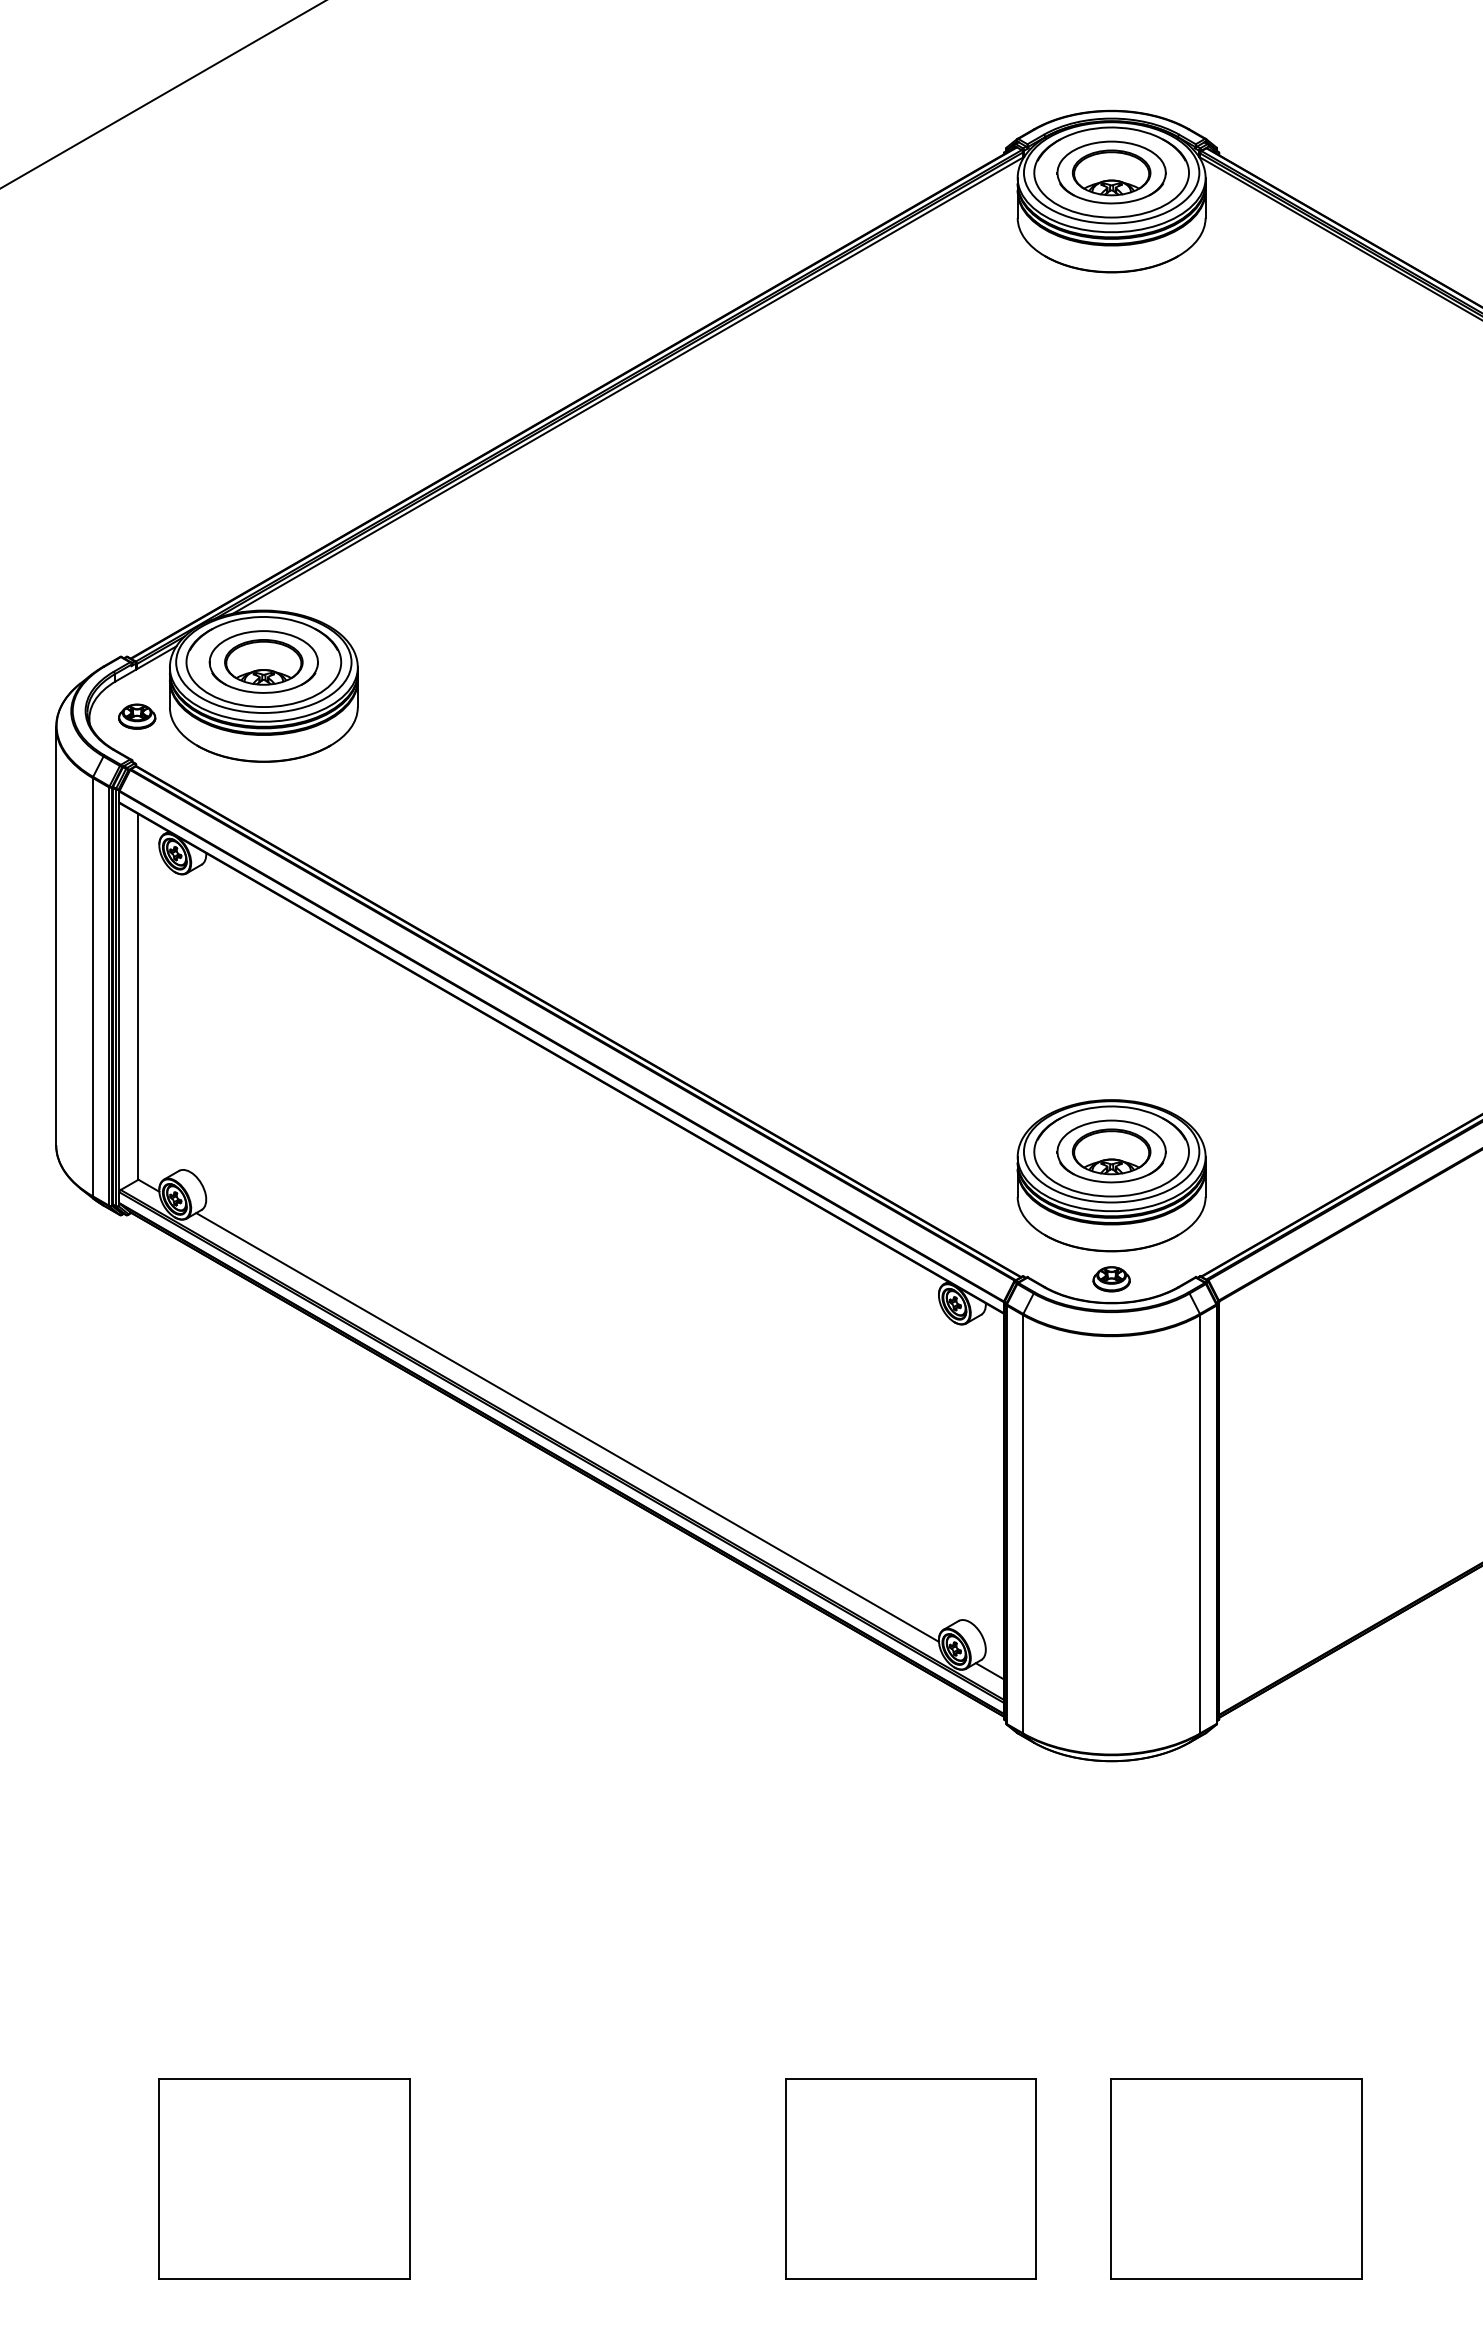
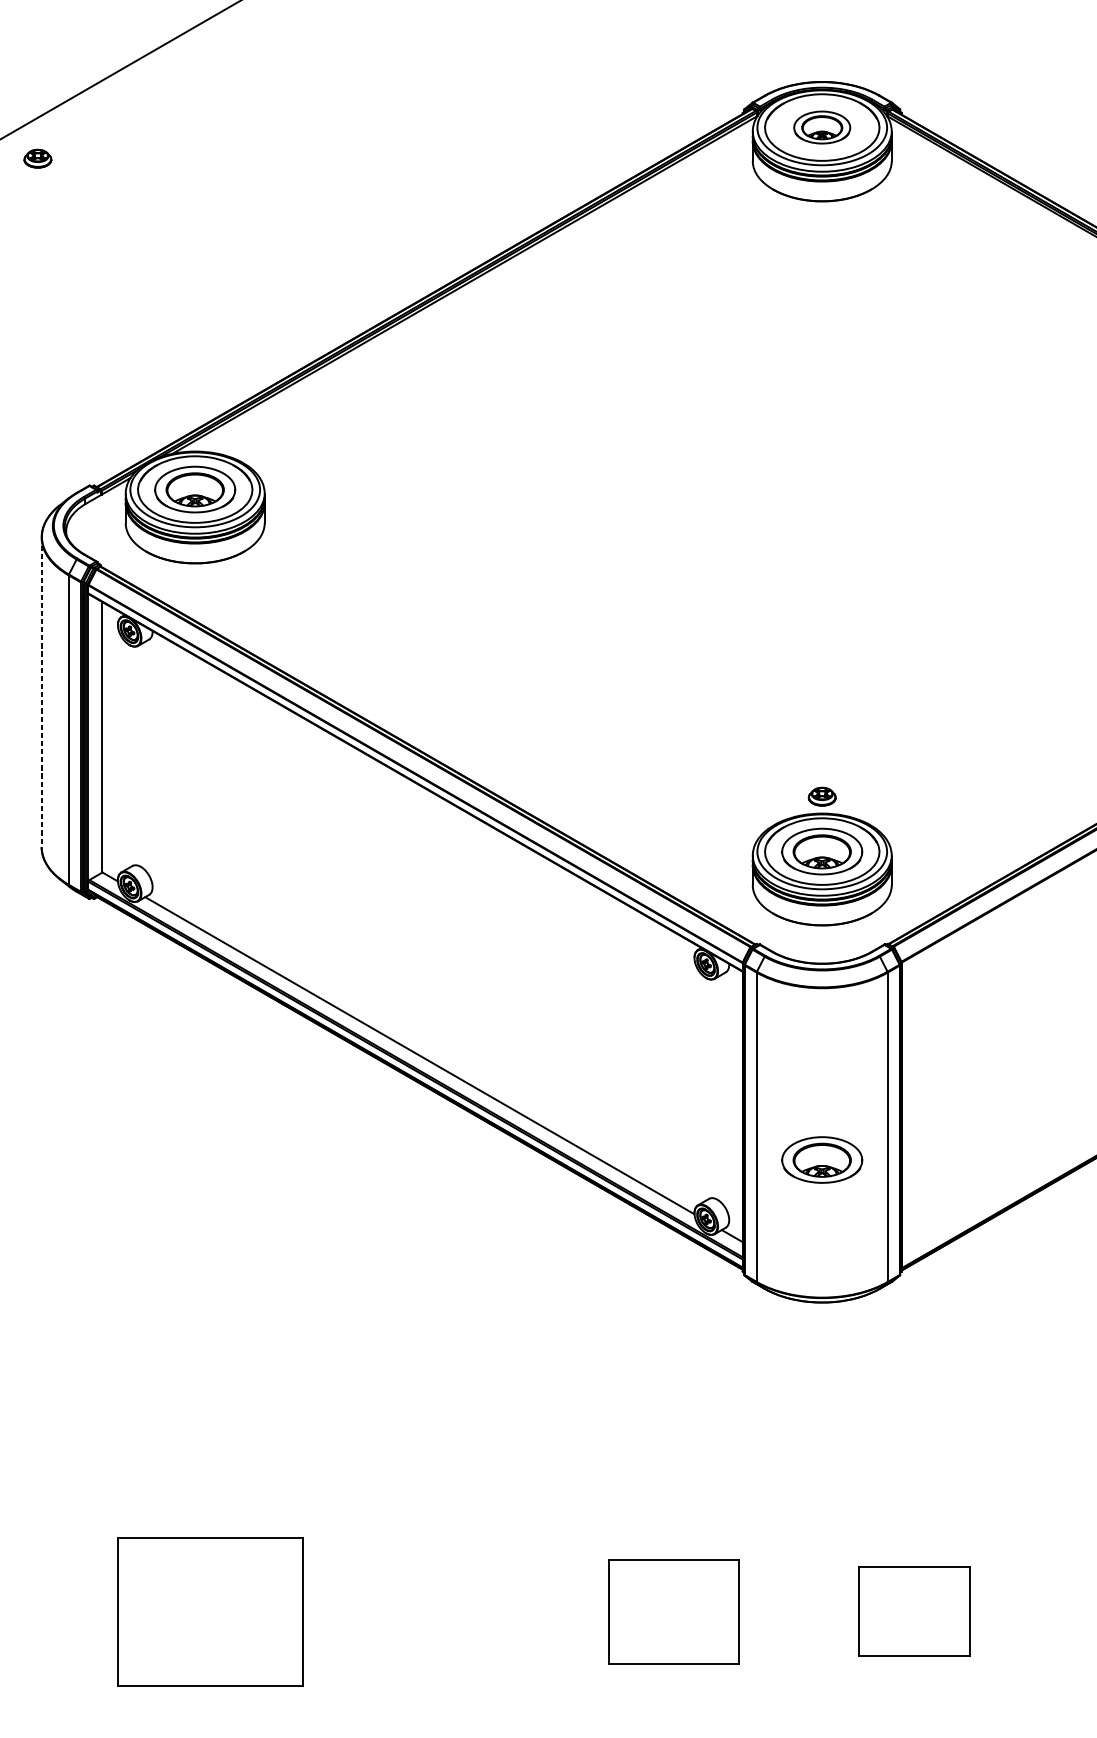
part: (1111, 172) -> (822, 127), size x0.7
part: (137, 716) -> (38, 158), moved
line: (56, 936) -> (41, 692), solid -> dashed
part: (1111, 1279) -> (822, 796), moved
part: (1111, 1568) -> (822, 1160), added
part: (910, 2178) -> (673, 1611), size x0.7
part: (1236, 2178) -> (914, 1611), size x0.6

